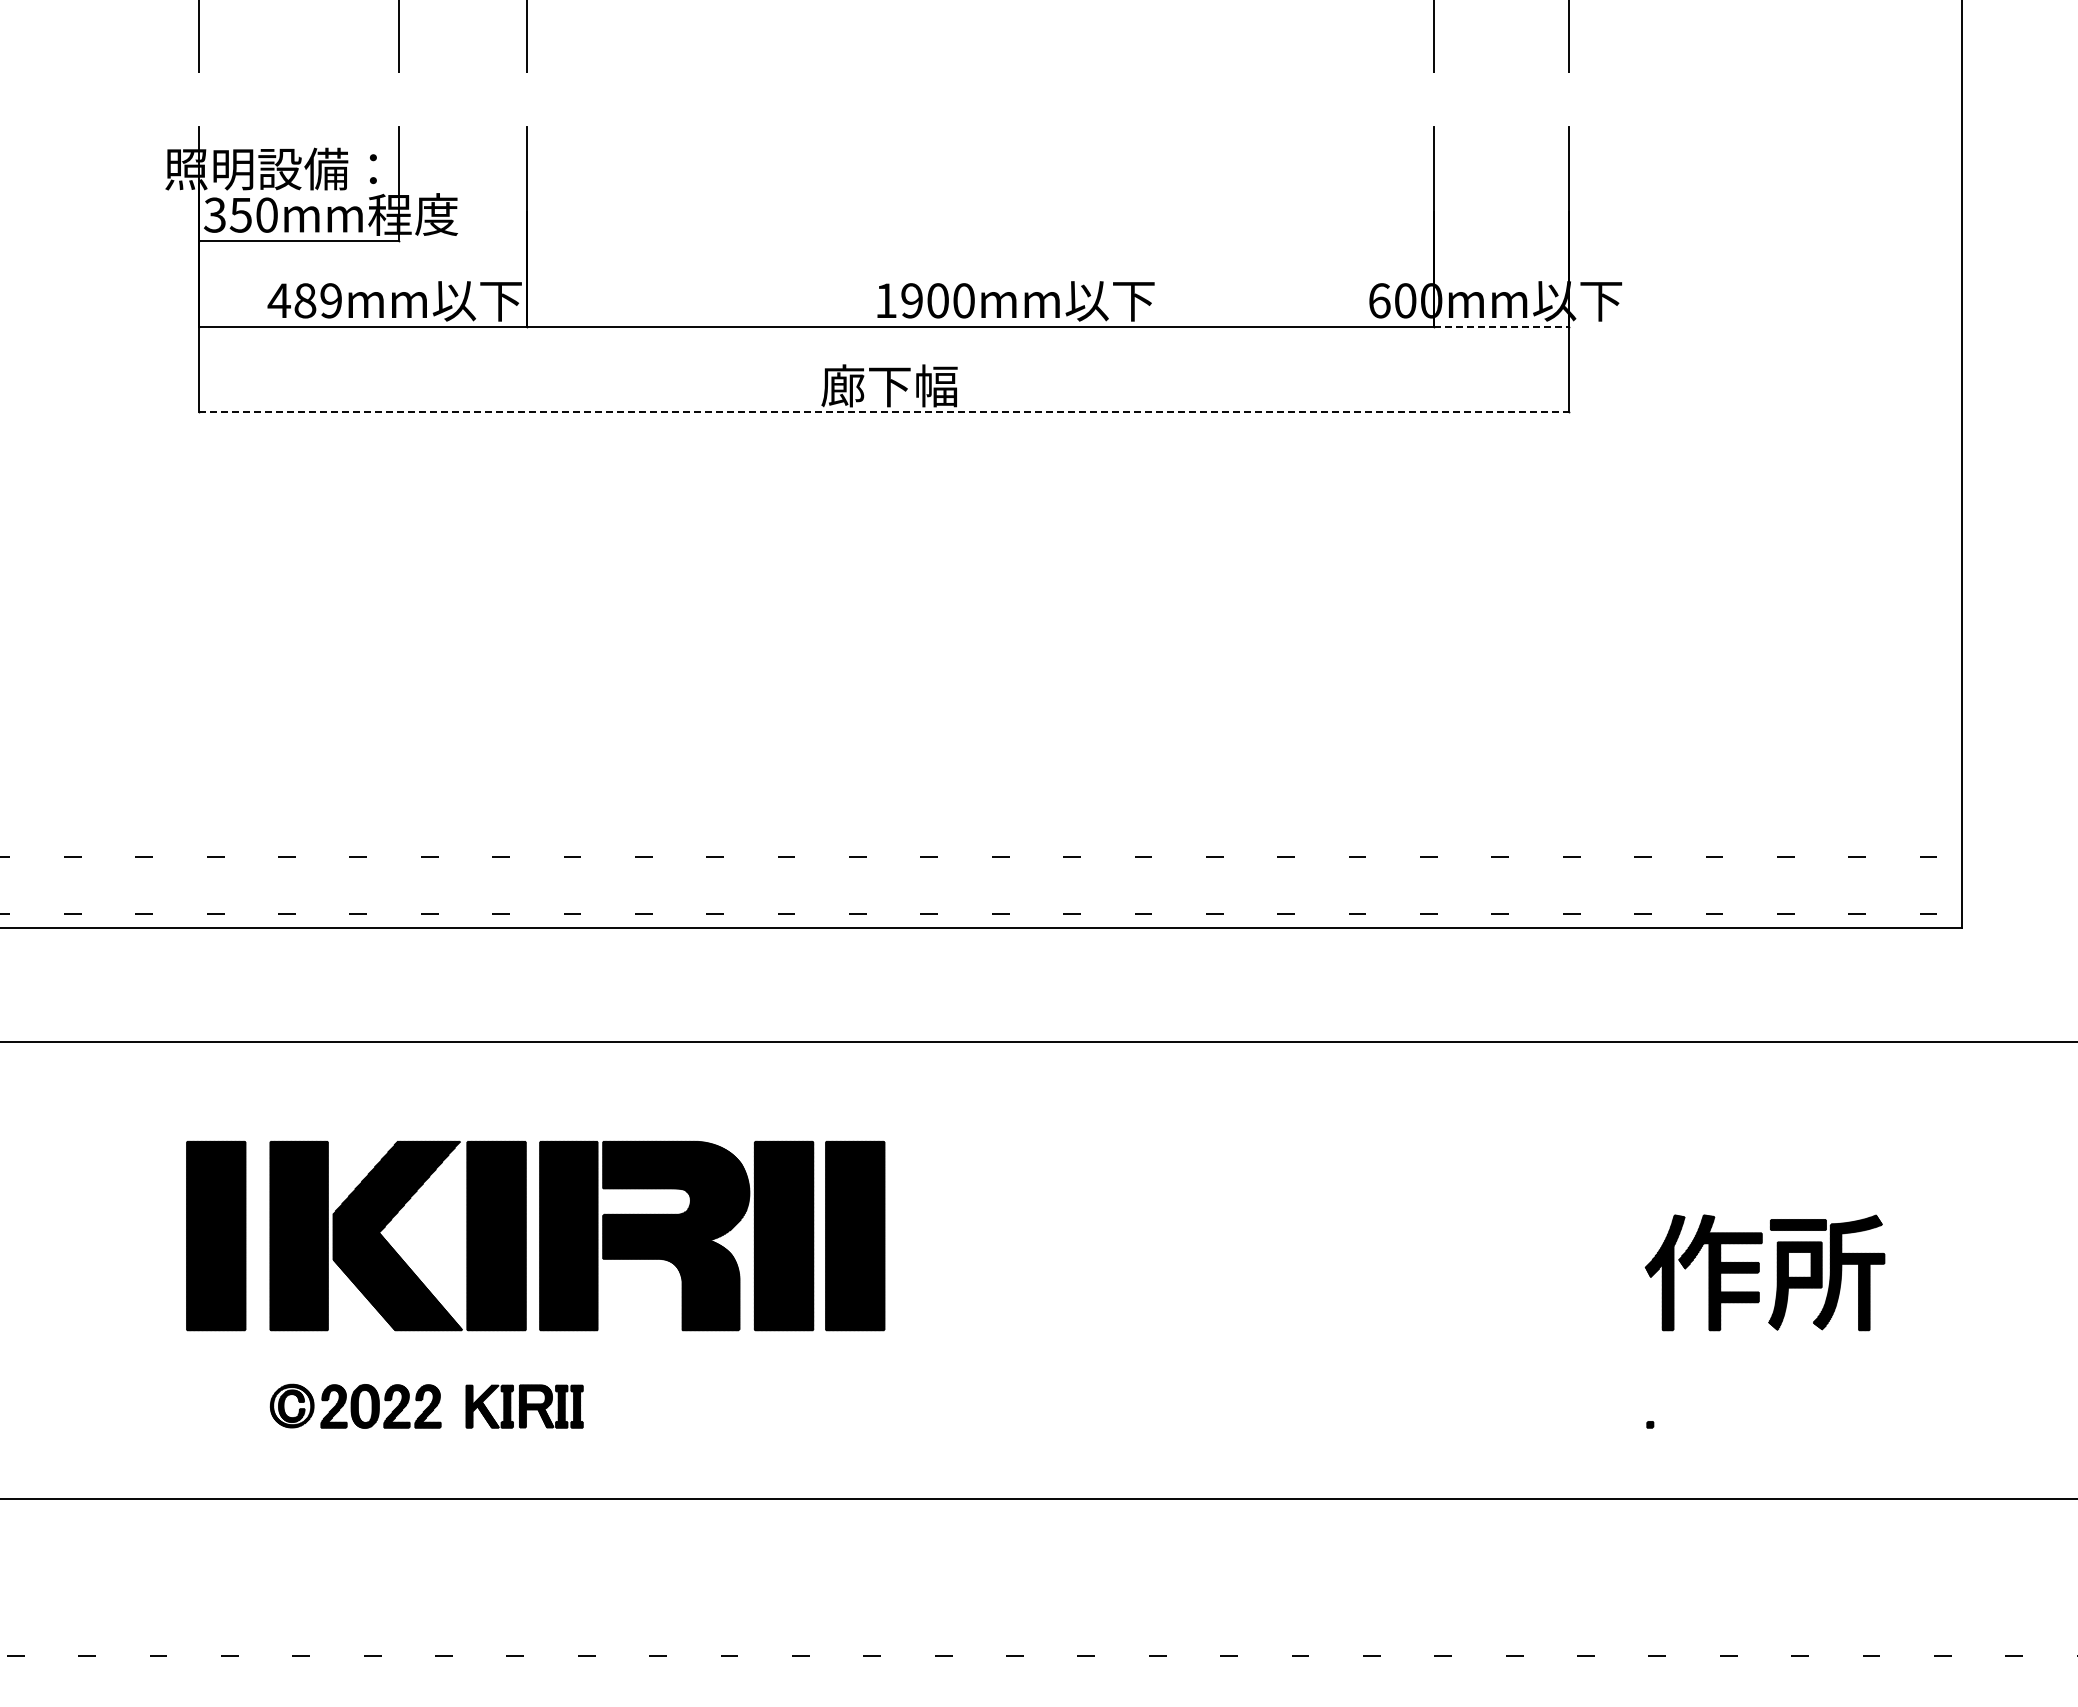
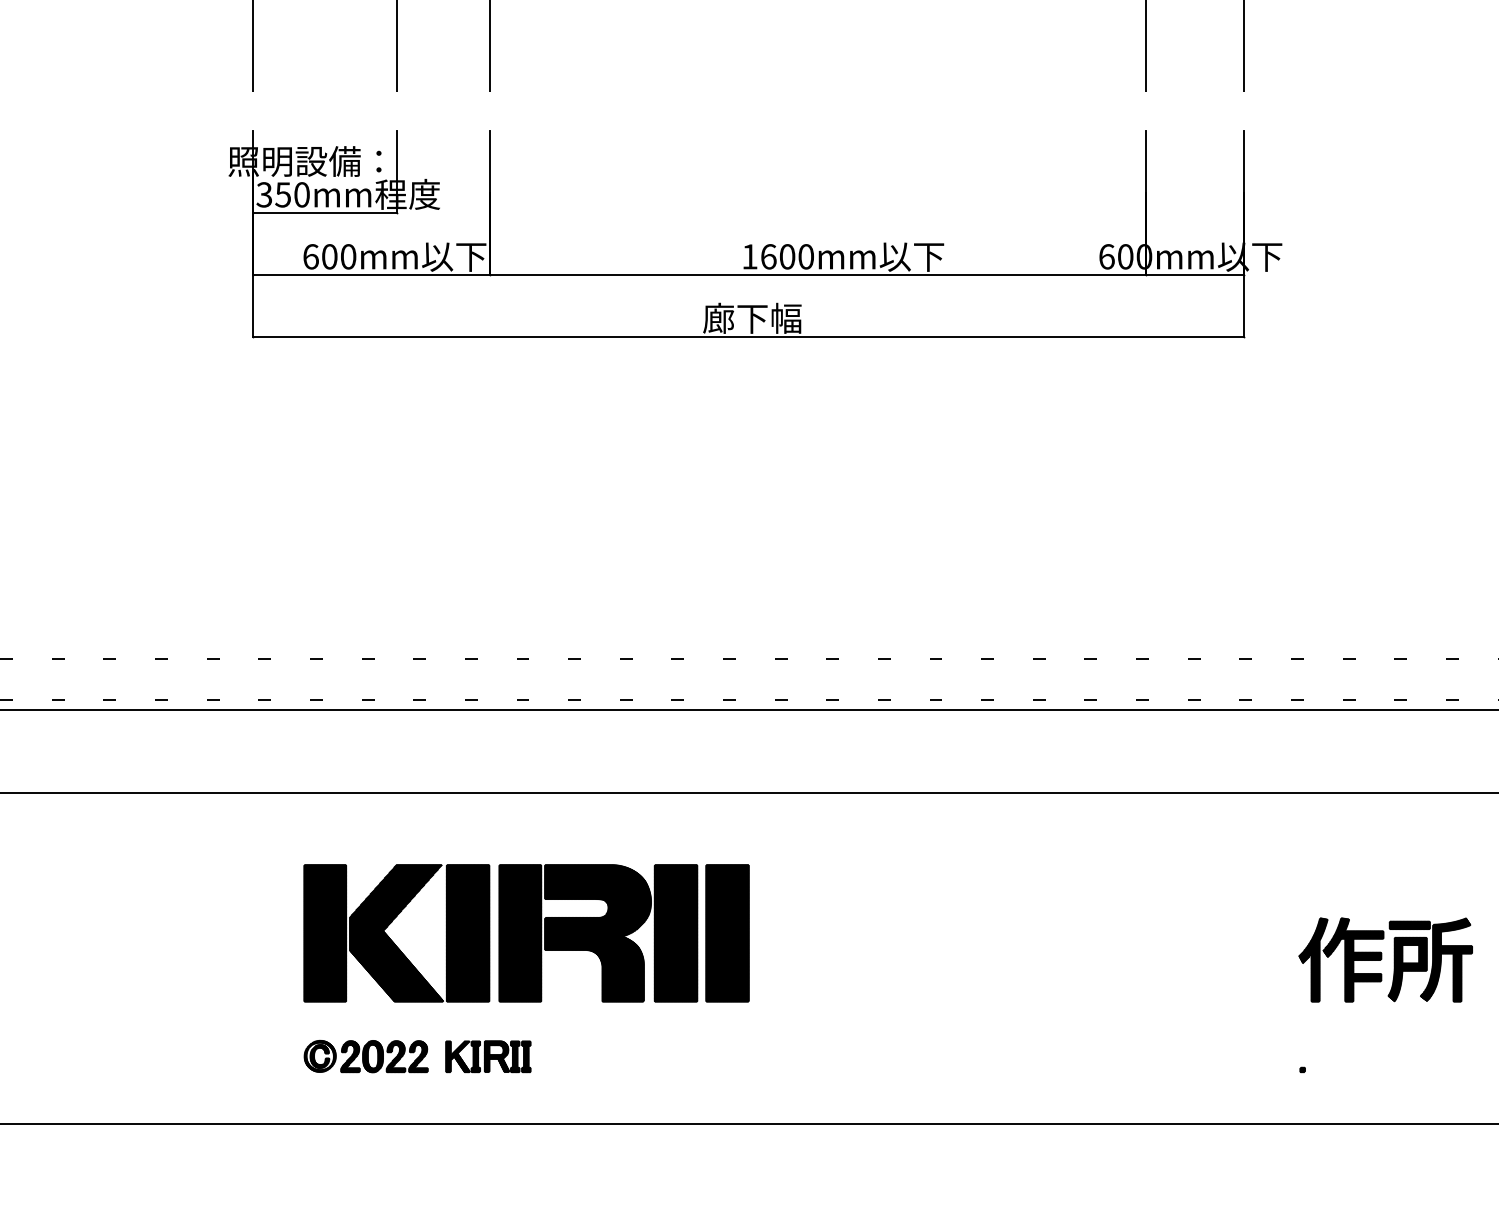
text: (304, 300) -> (329, 256), 489mm -> 600mm
text: (912, 300) -> (768, 256), 1900mm -> 1600mm
line: (1501, 326) -> (1195, 275), dashed -> solid
line: (884, 412) -> (748, 337), dashed -> solid
part: (216, 1235) -> (265, 932), removed

